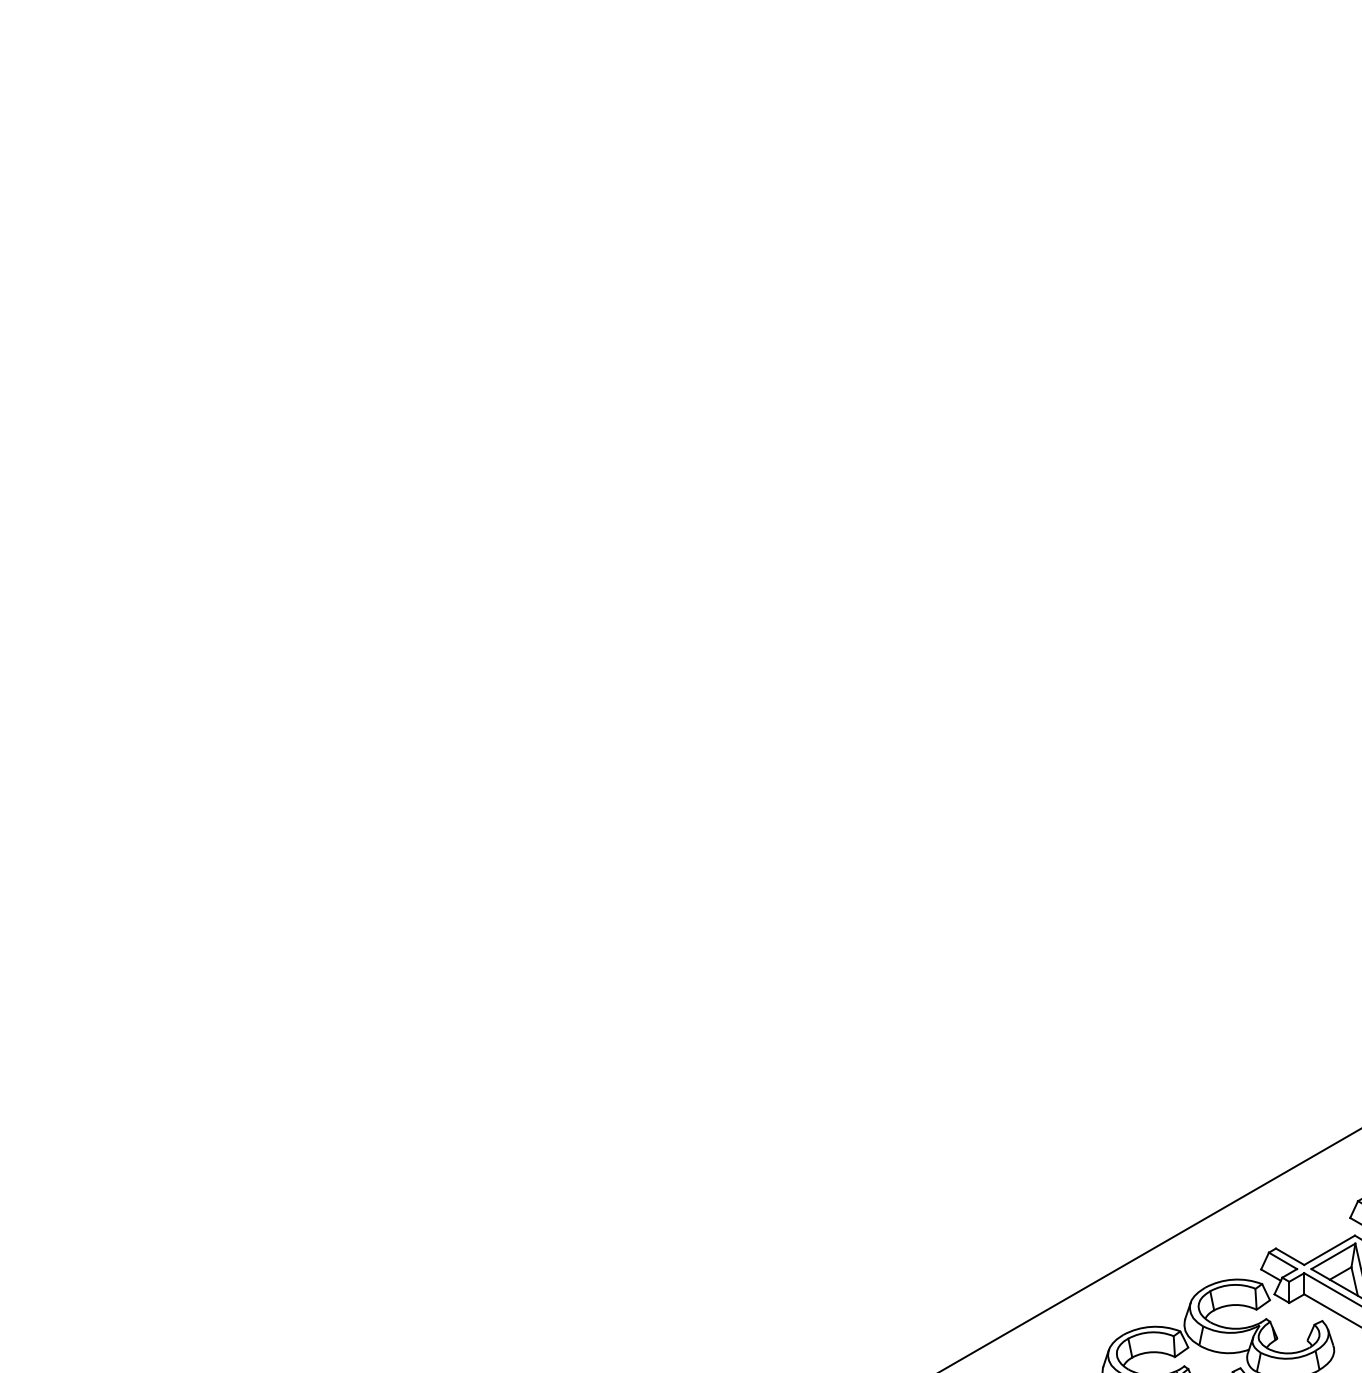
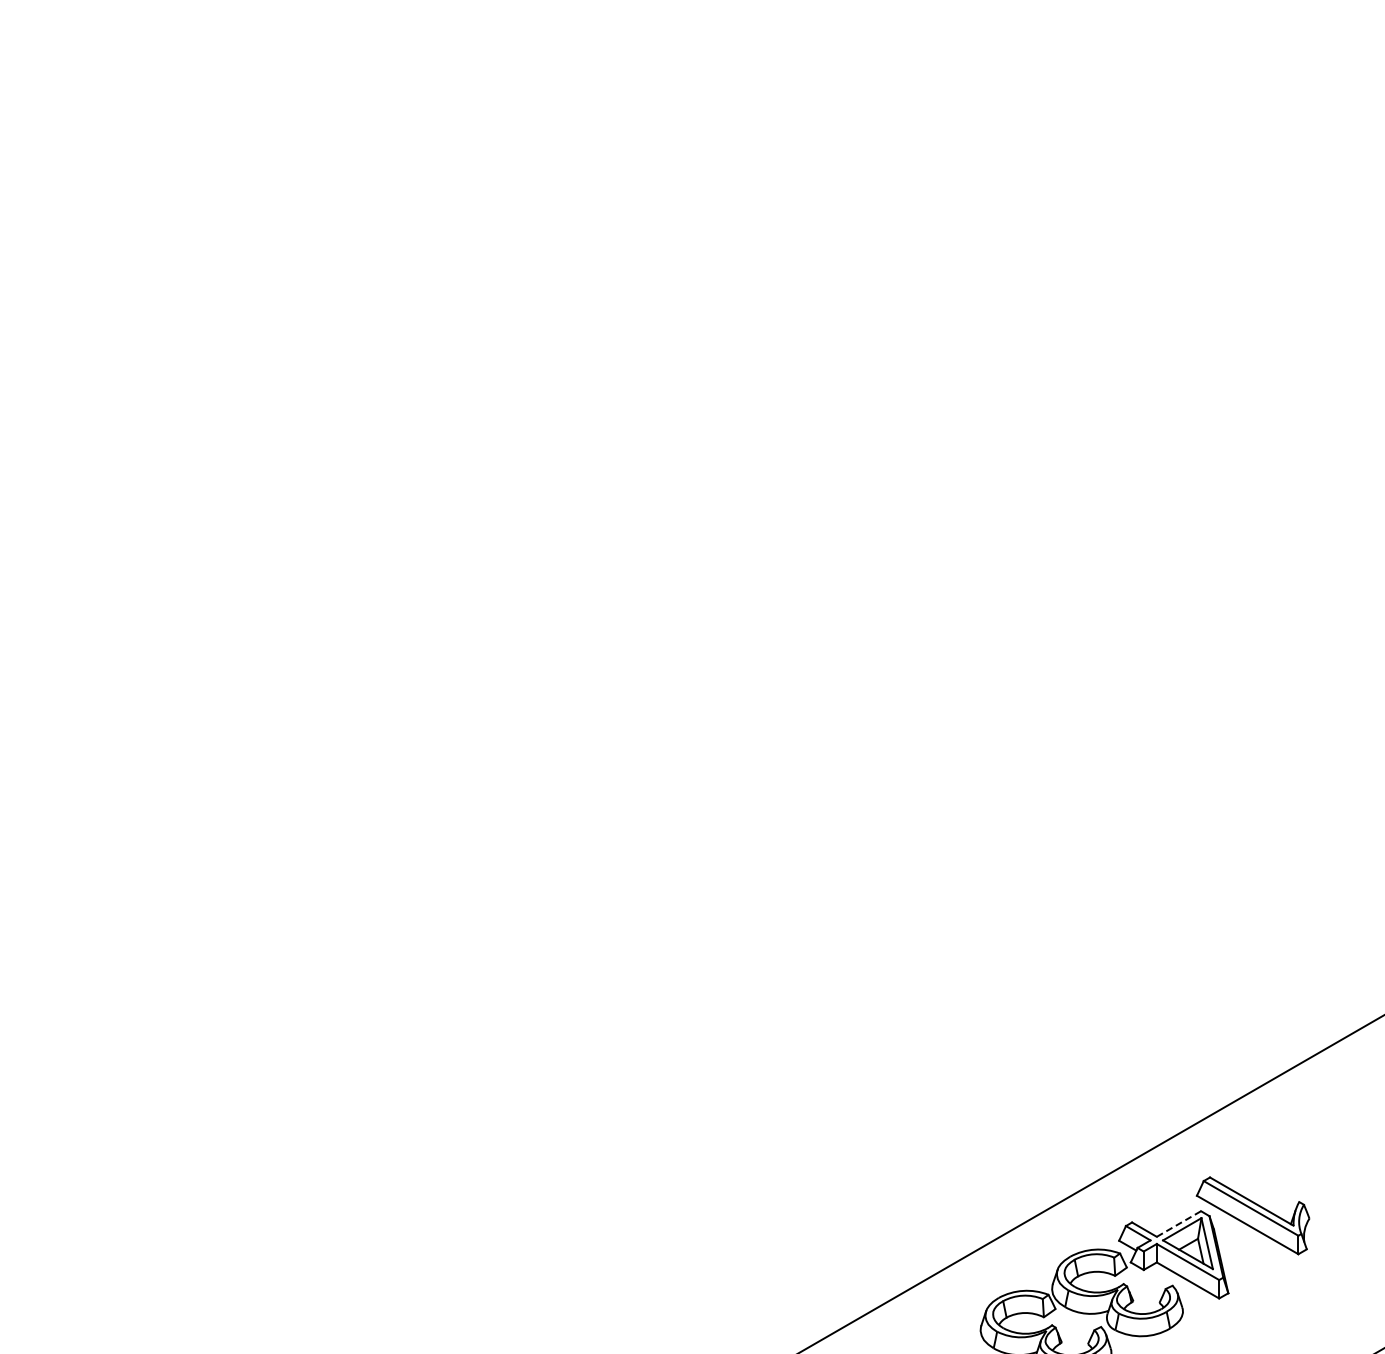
line: (1329, 1250) -> (1178, 1224), solid -> dashed

